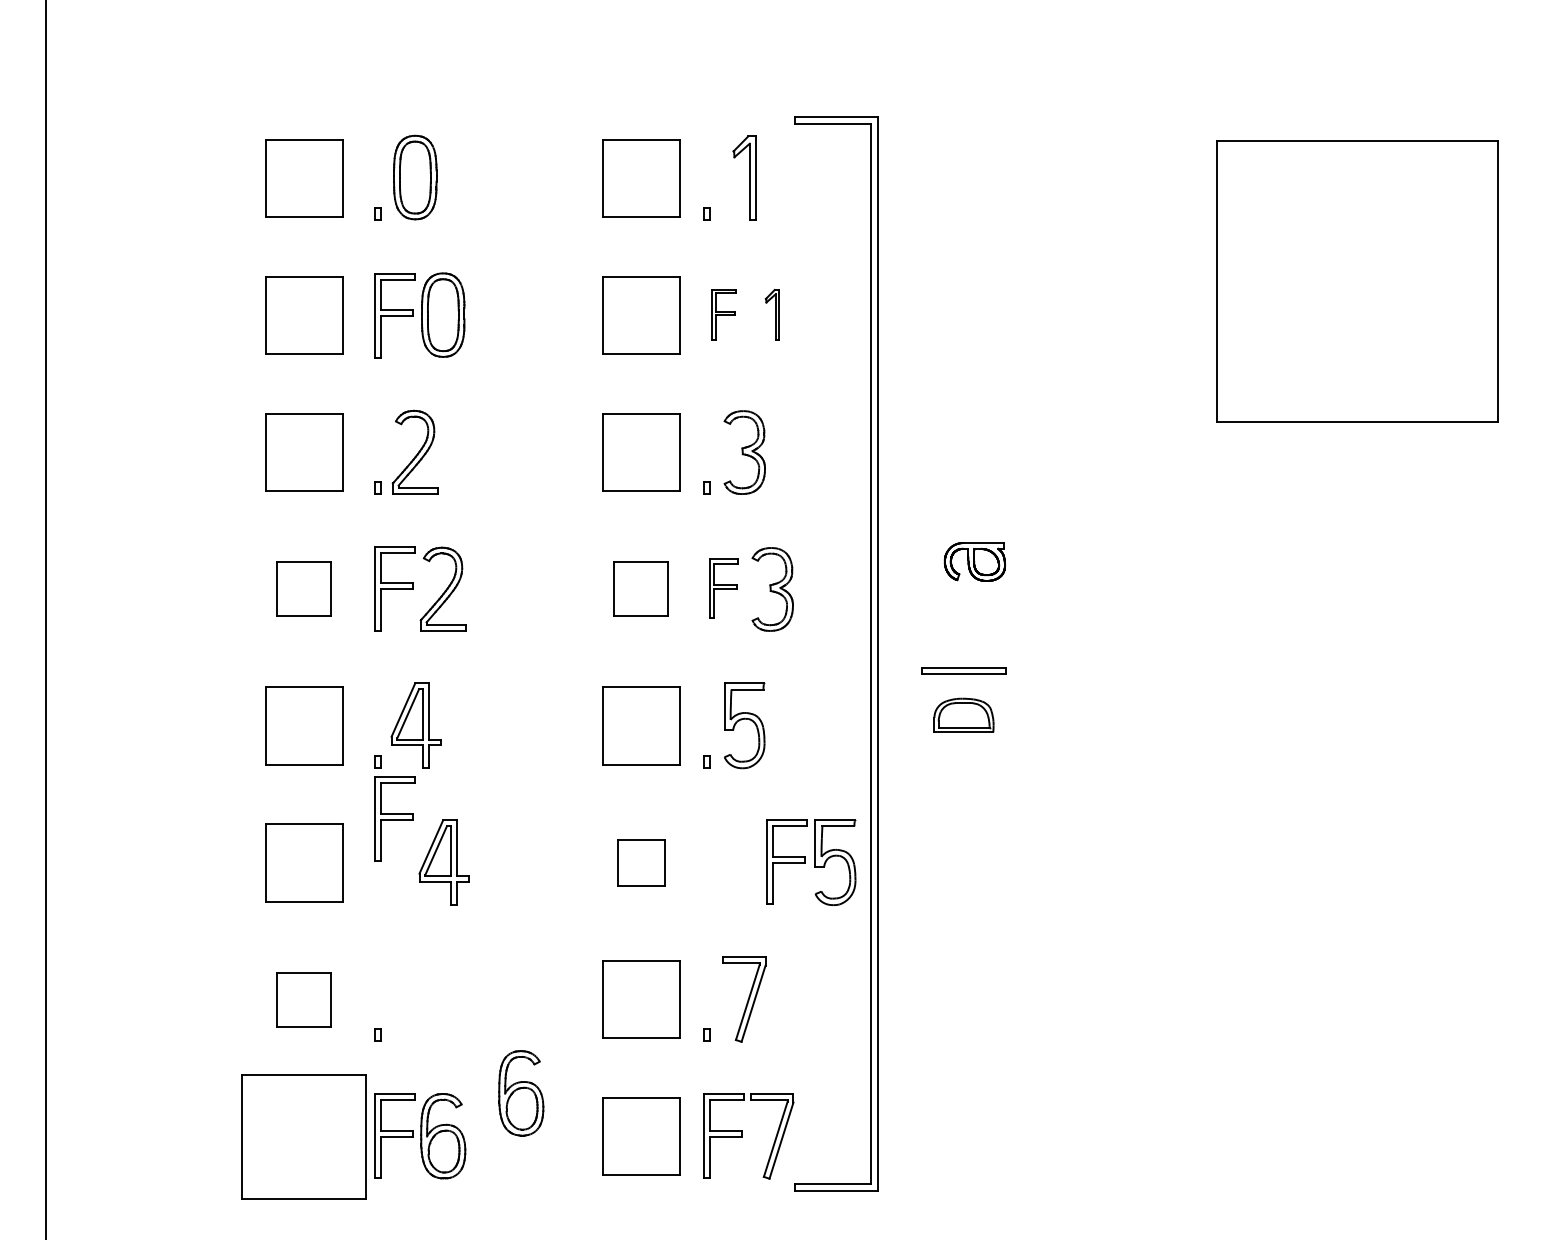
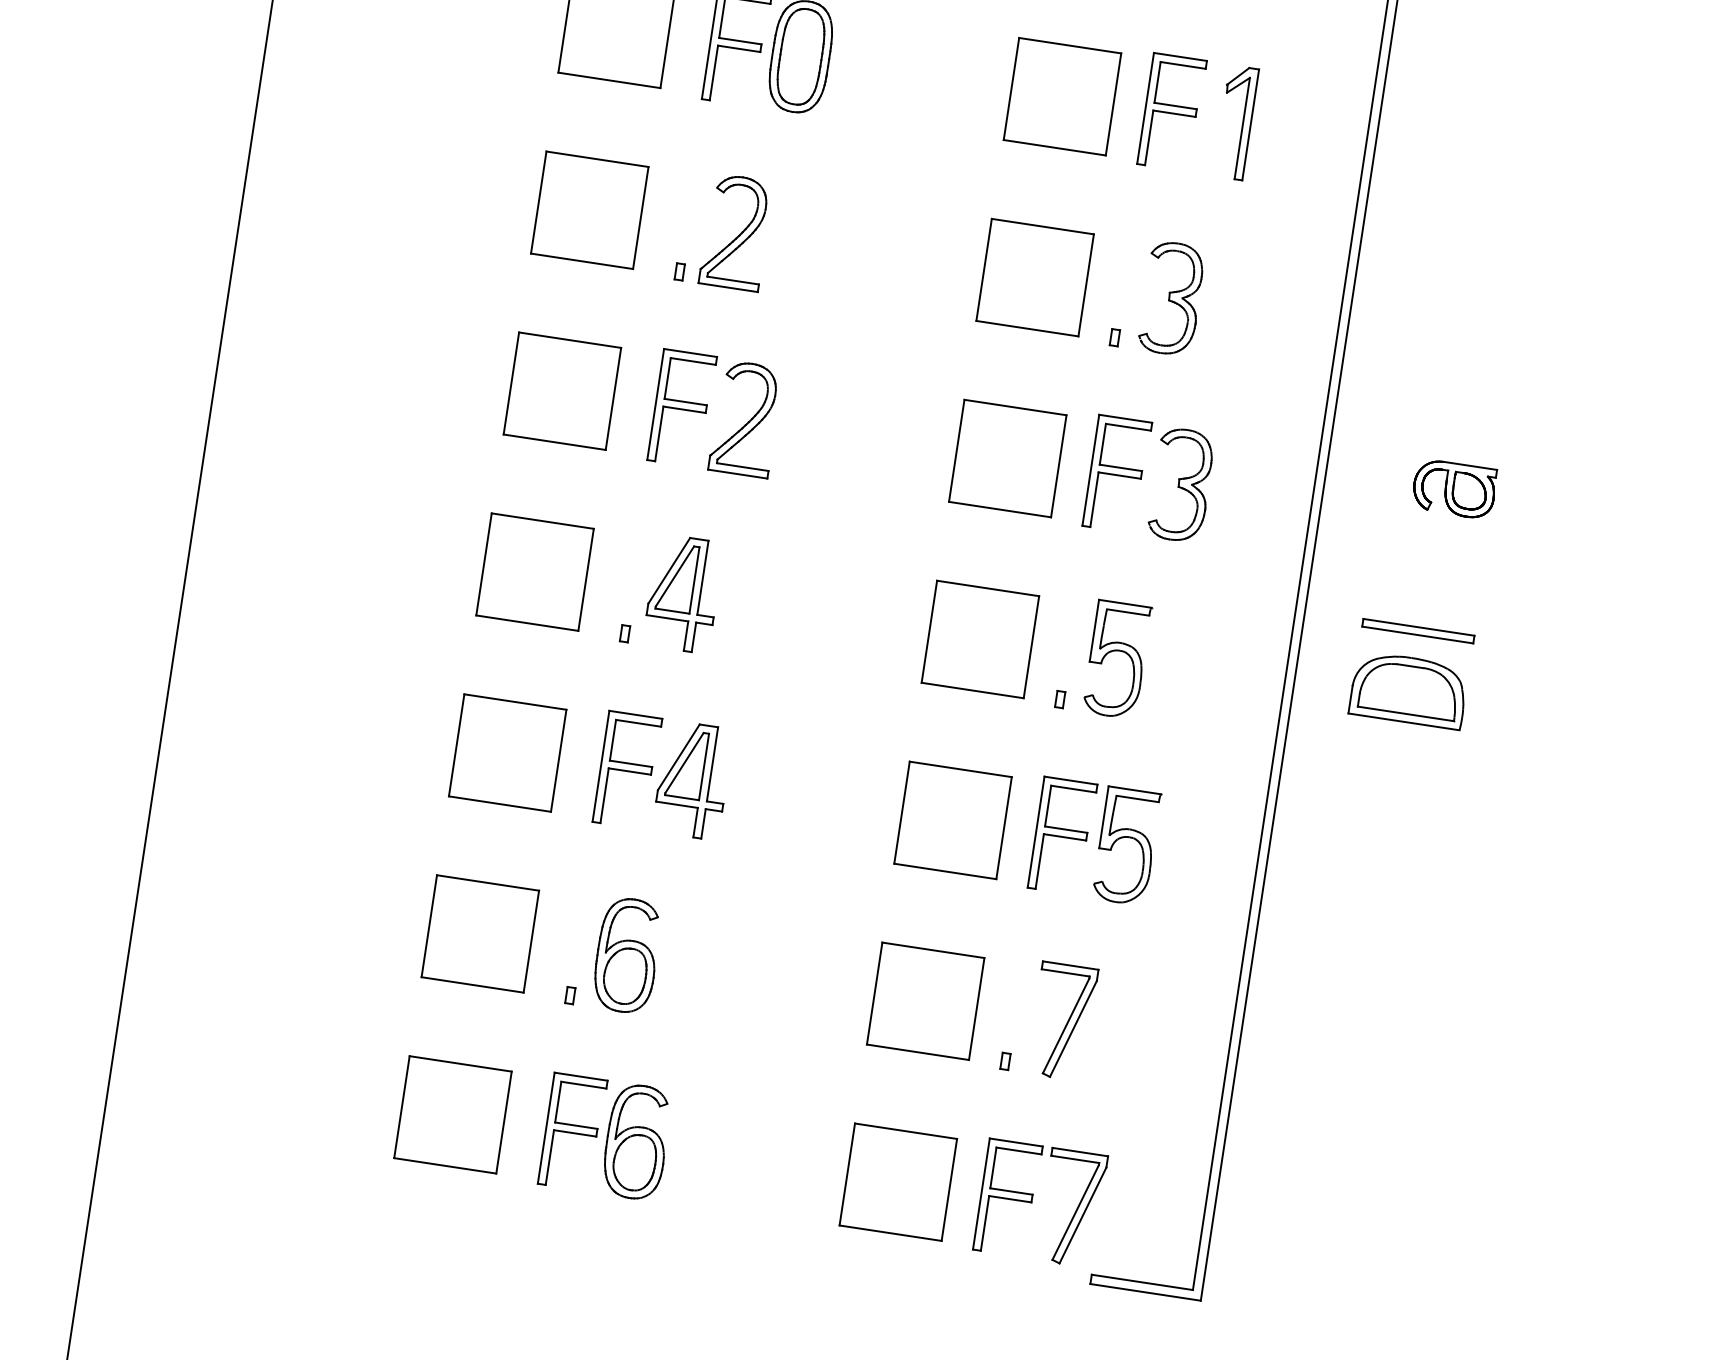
part: (723, 314) -> (1171, 111), size x1.67
part: (772, 314) -> (1236, 121), size x1.67
part: (723, 588) -> (1116, 474), size x1.43
part: (304, 589) -> (562, 391), size x1.43
part: (641, 589) -> (1008, 458), size x1.43
part: (963, 715) -> (1408, 689), size x1.43
part: (394, 818) -> (627, 769), moved
part: (641, 862) -> (953, 819), size x1.67
part: (811, 862) -> (1094, 841), moved
part: (304, 999) -> (480, 933), size x1.43
part: (521, 1093) -> (627, 955), moved
part: (304, 1136) -> (453, 1114), size x0.62

